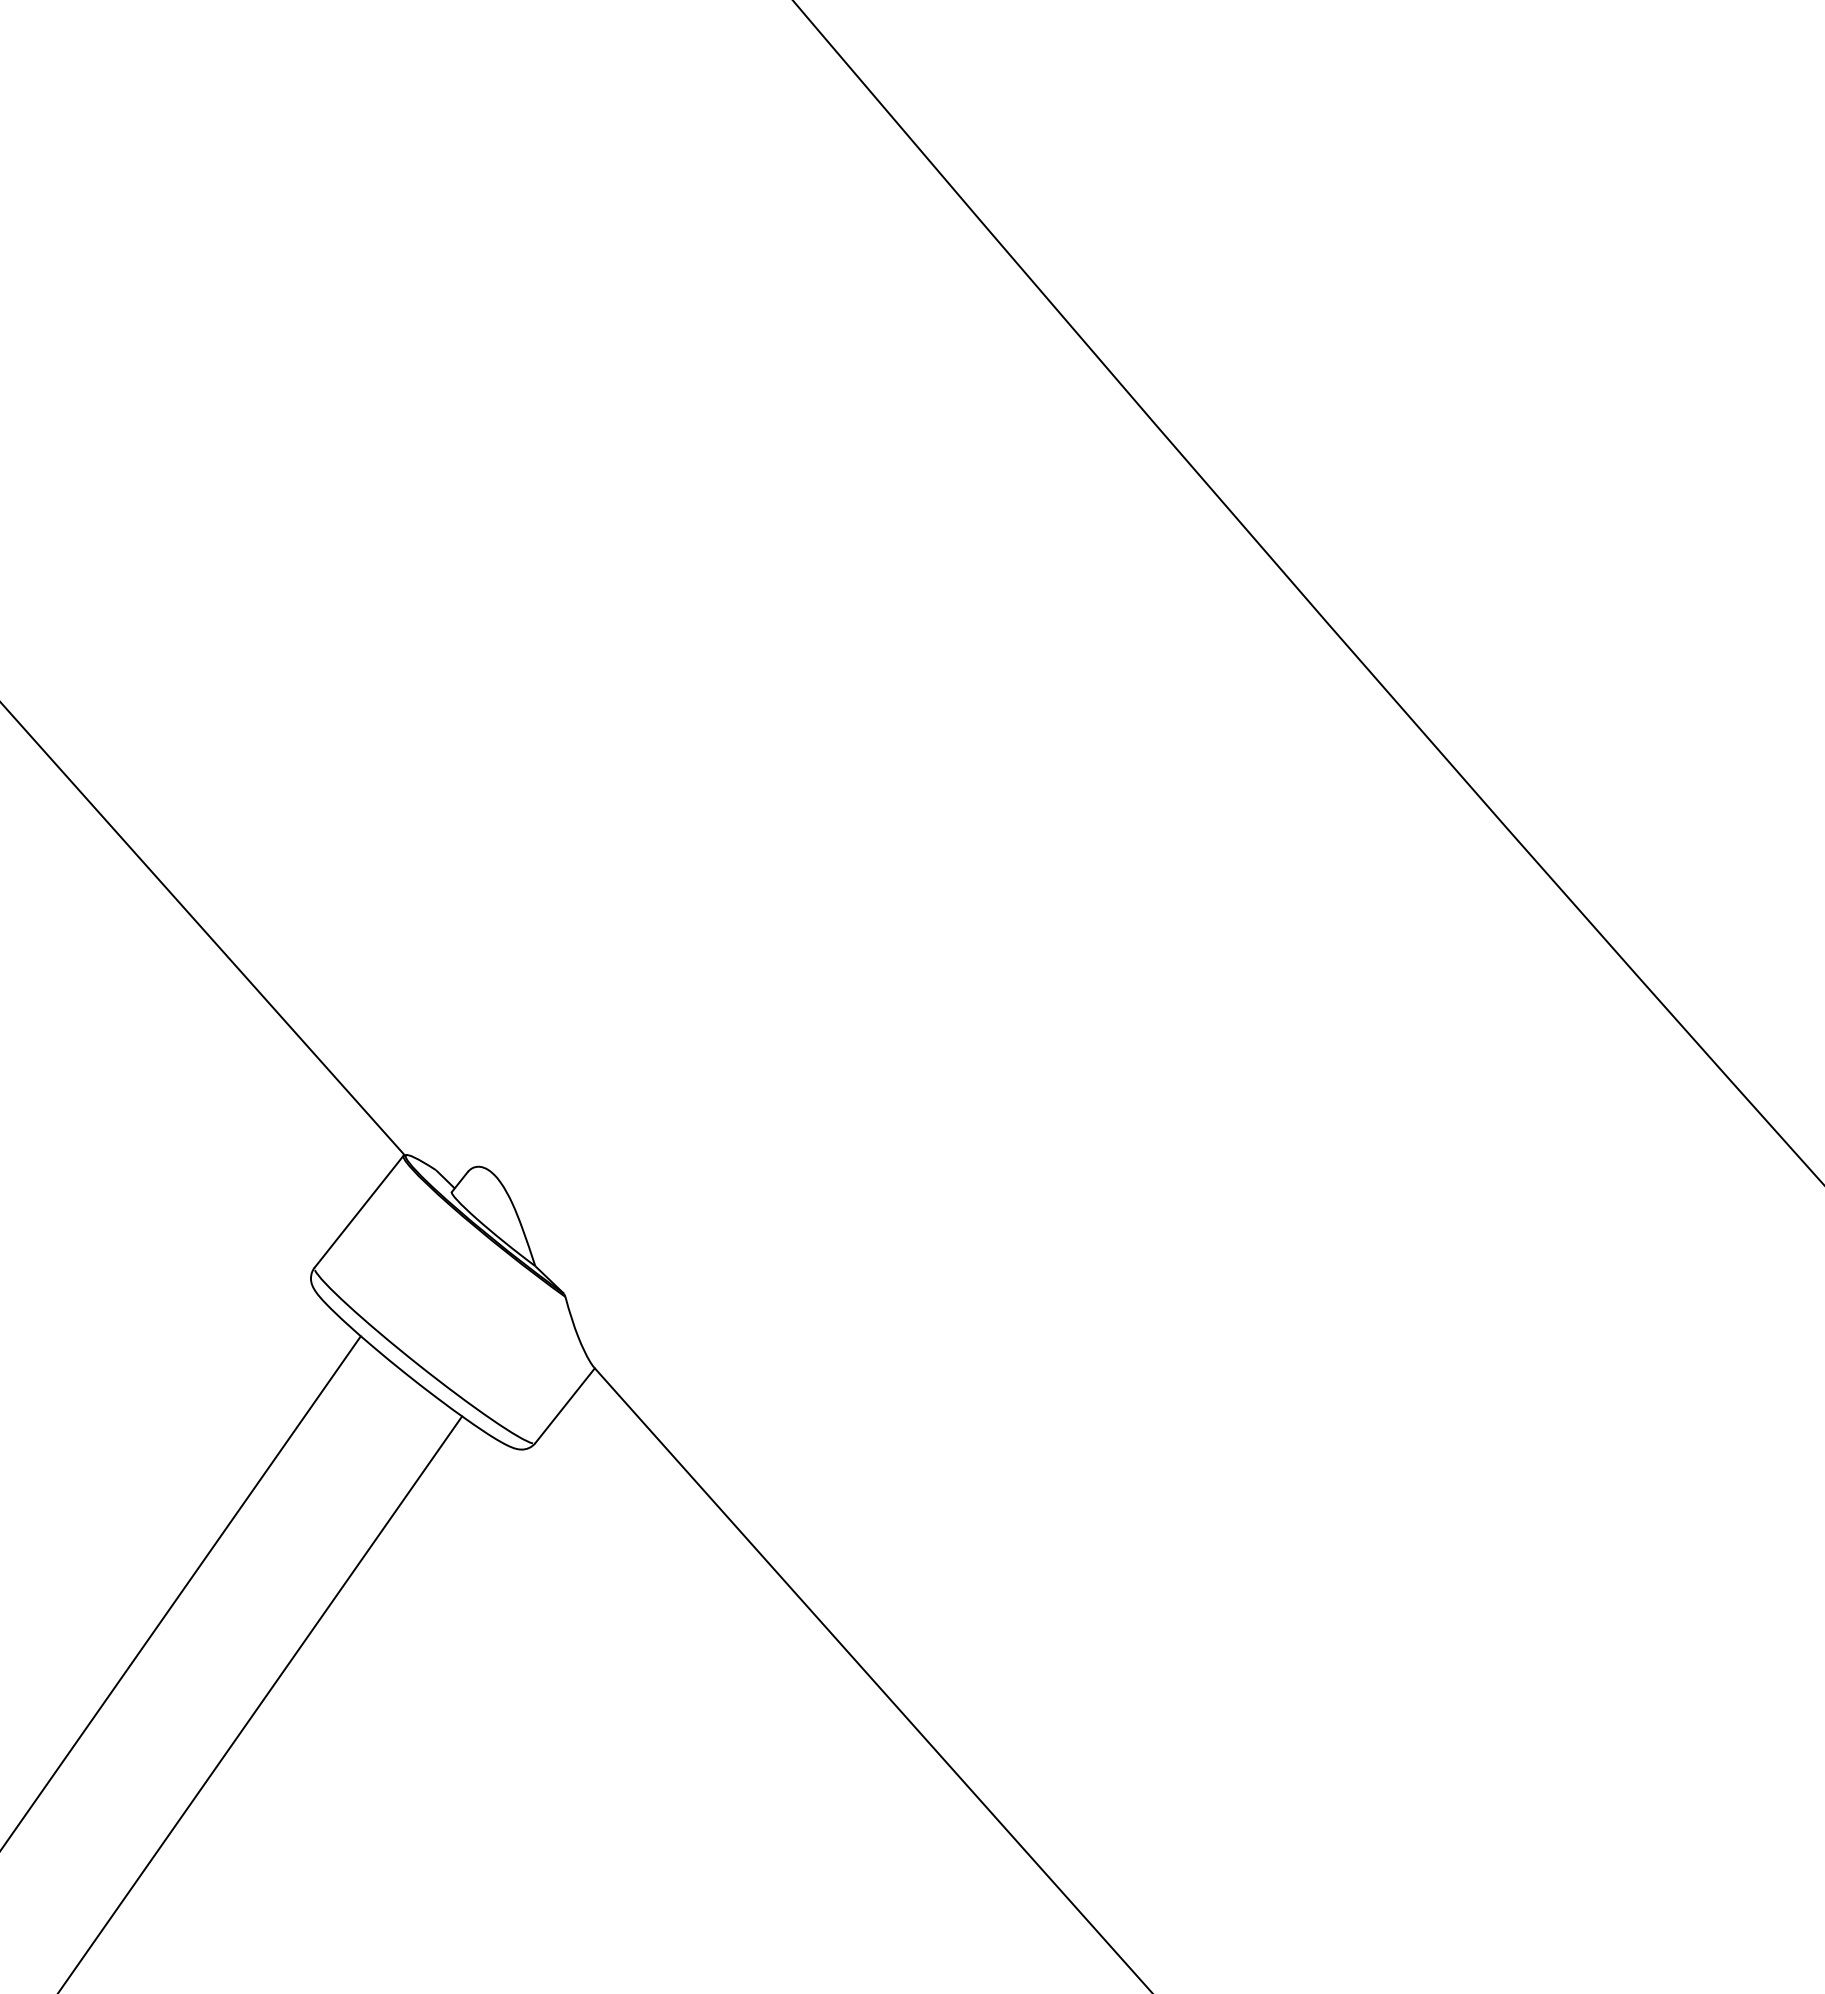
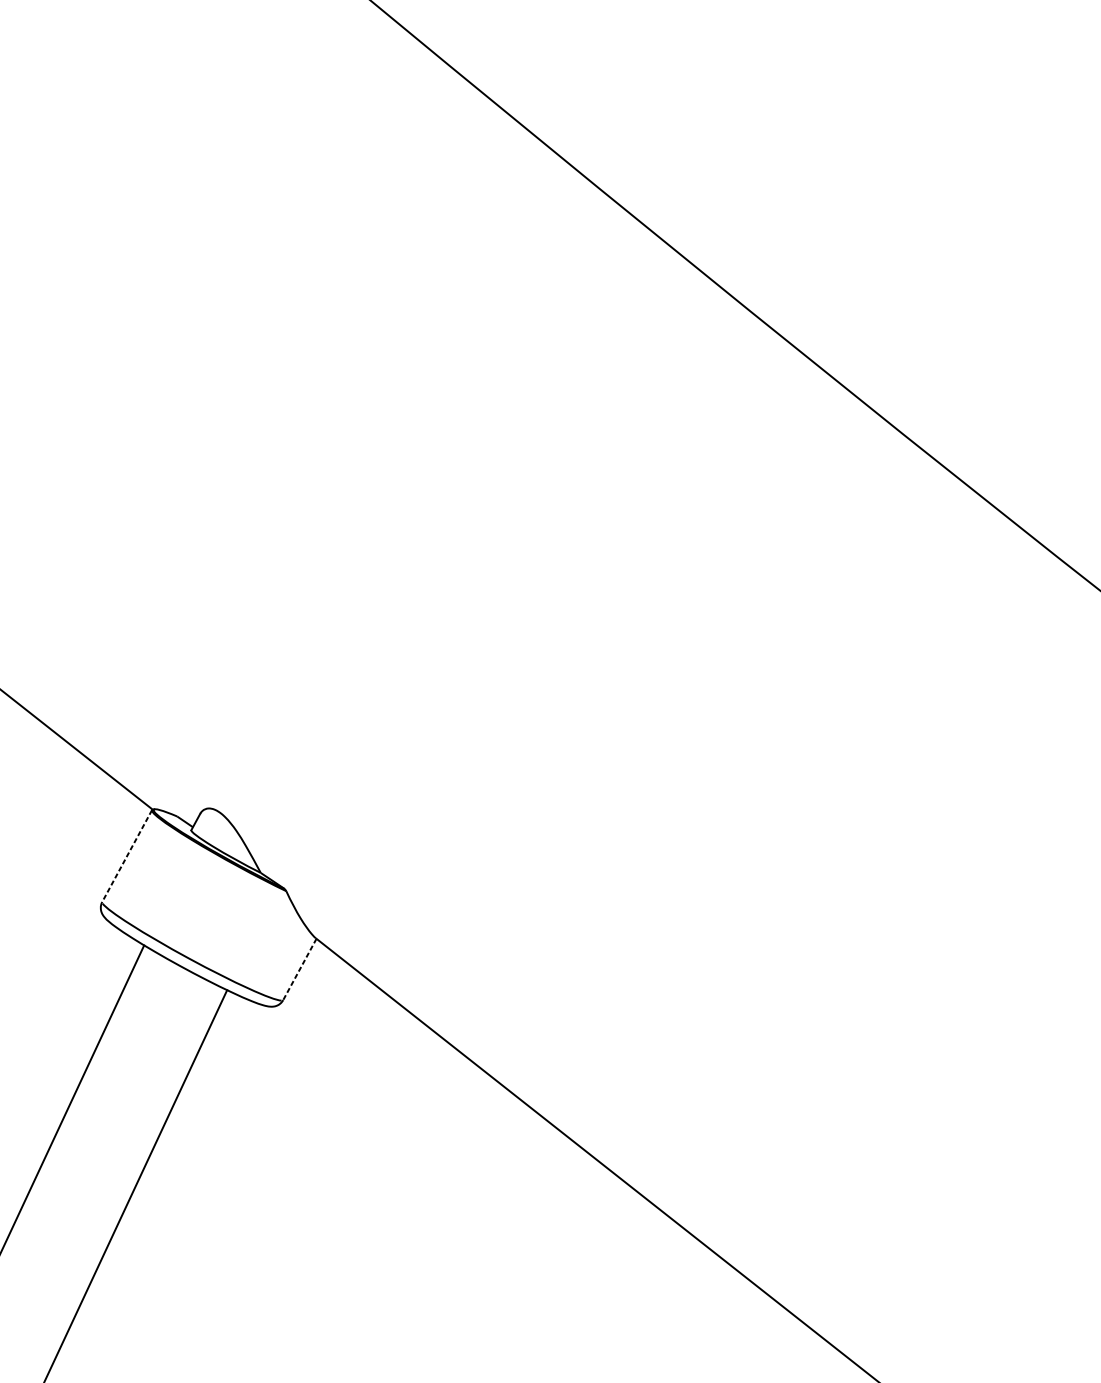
line: (358, 1212) -> (126, 856), solid -> dashed
line: (565, 1405) -> (300, 969), solid -> dashed

